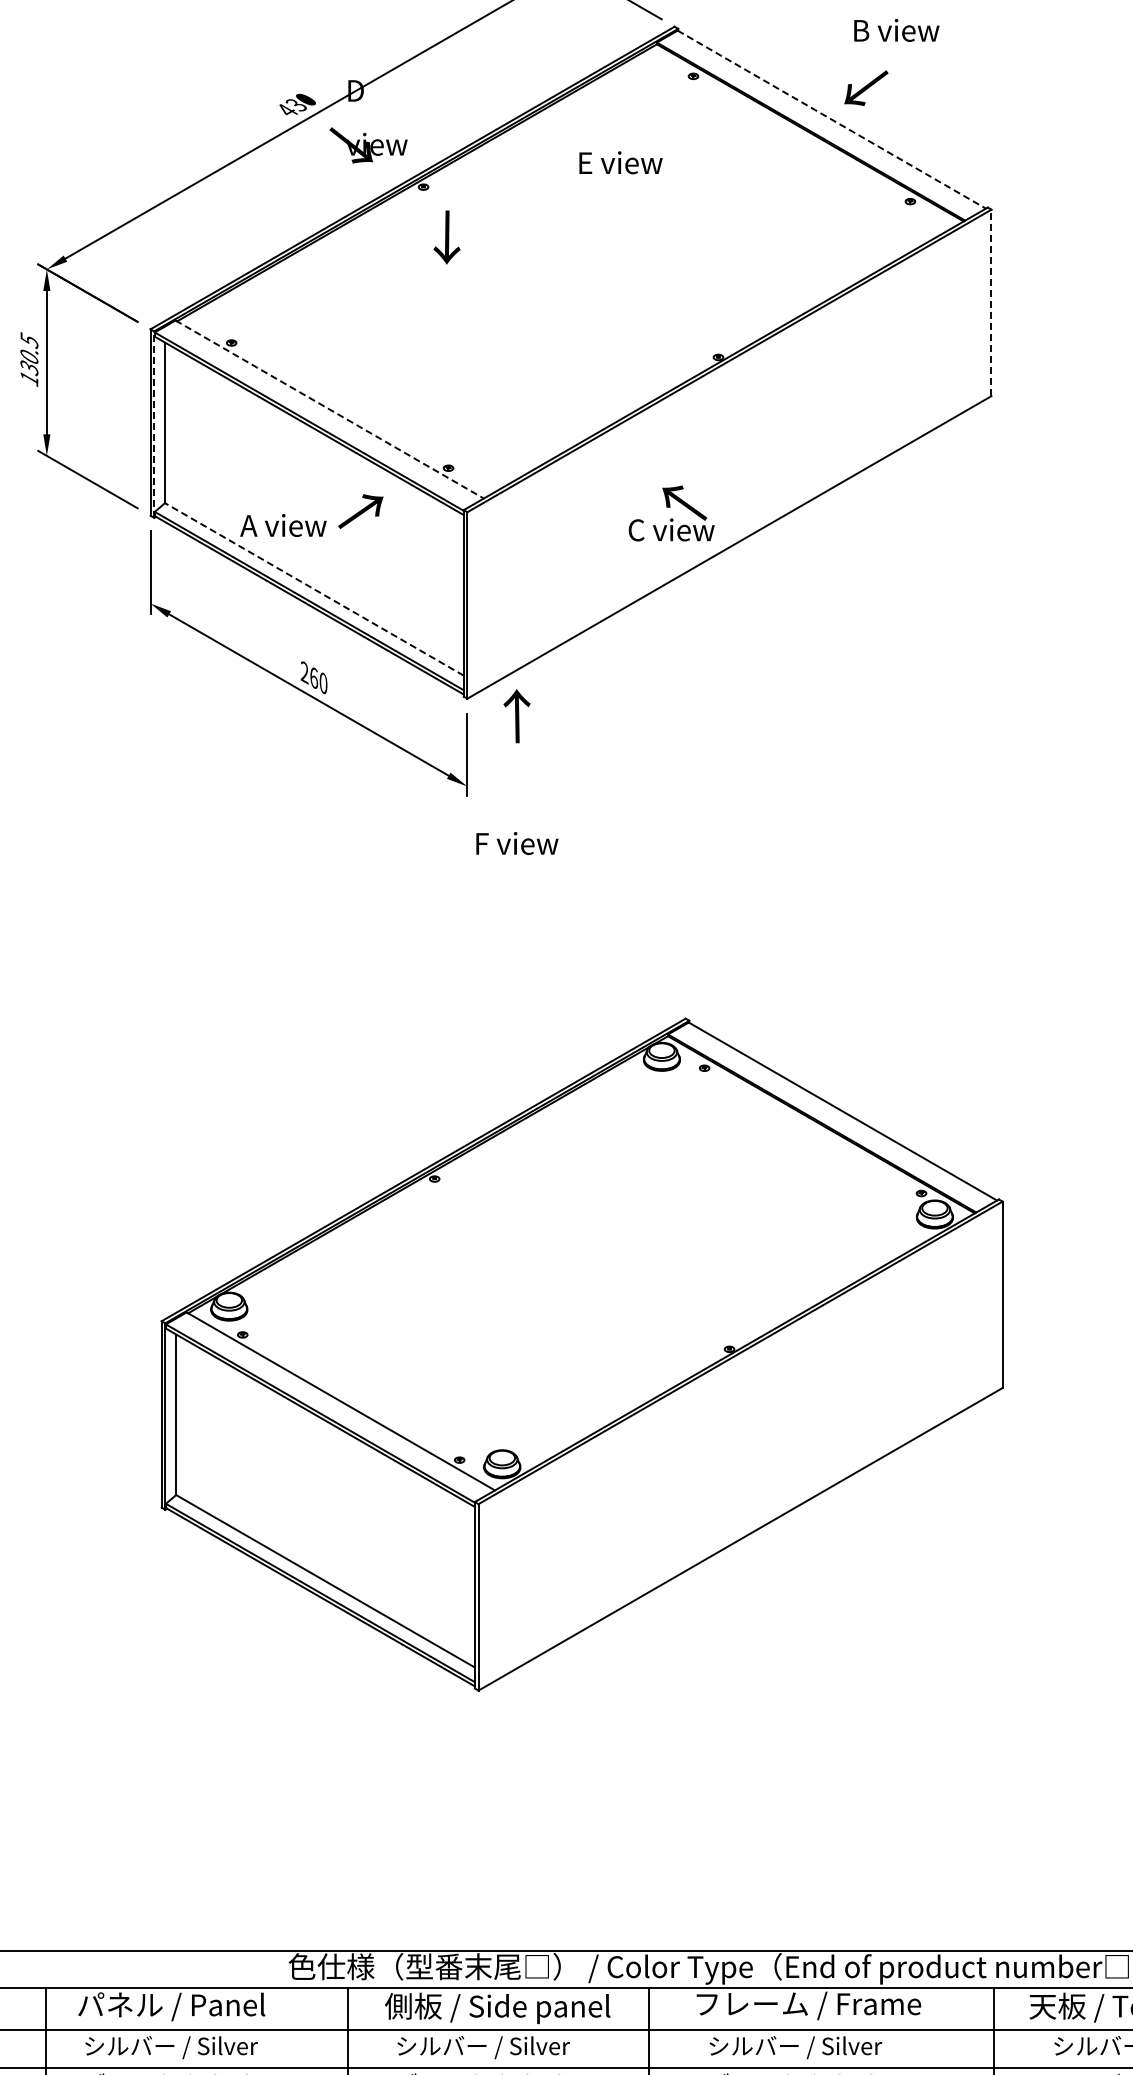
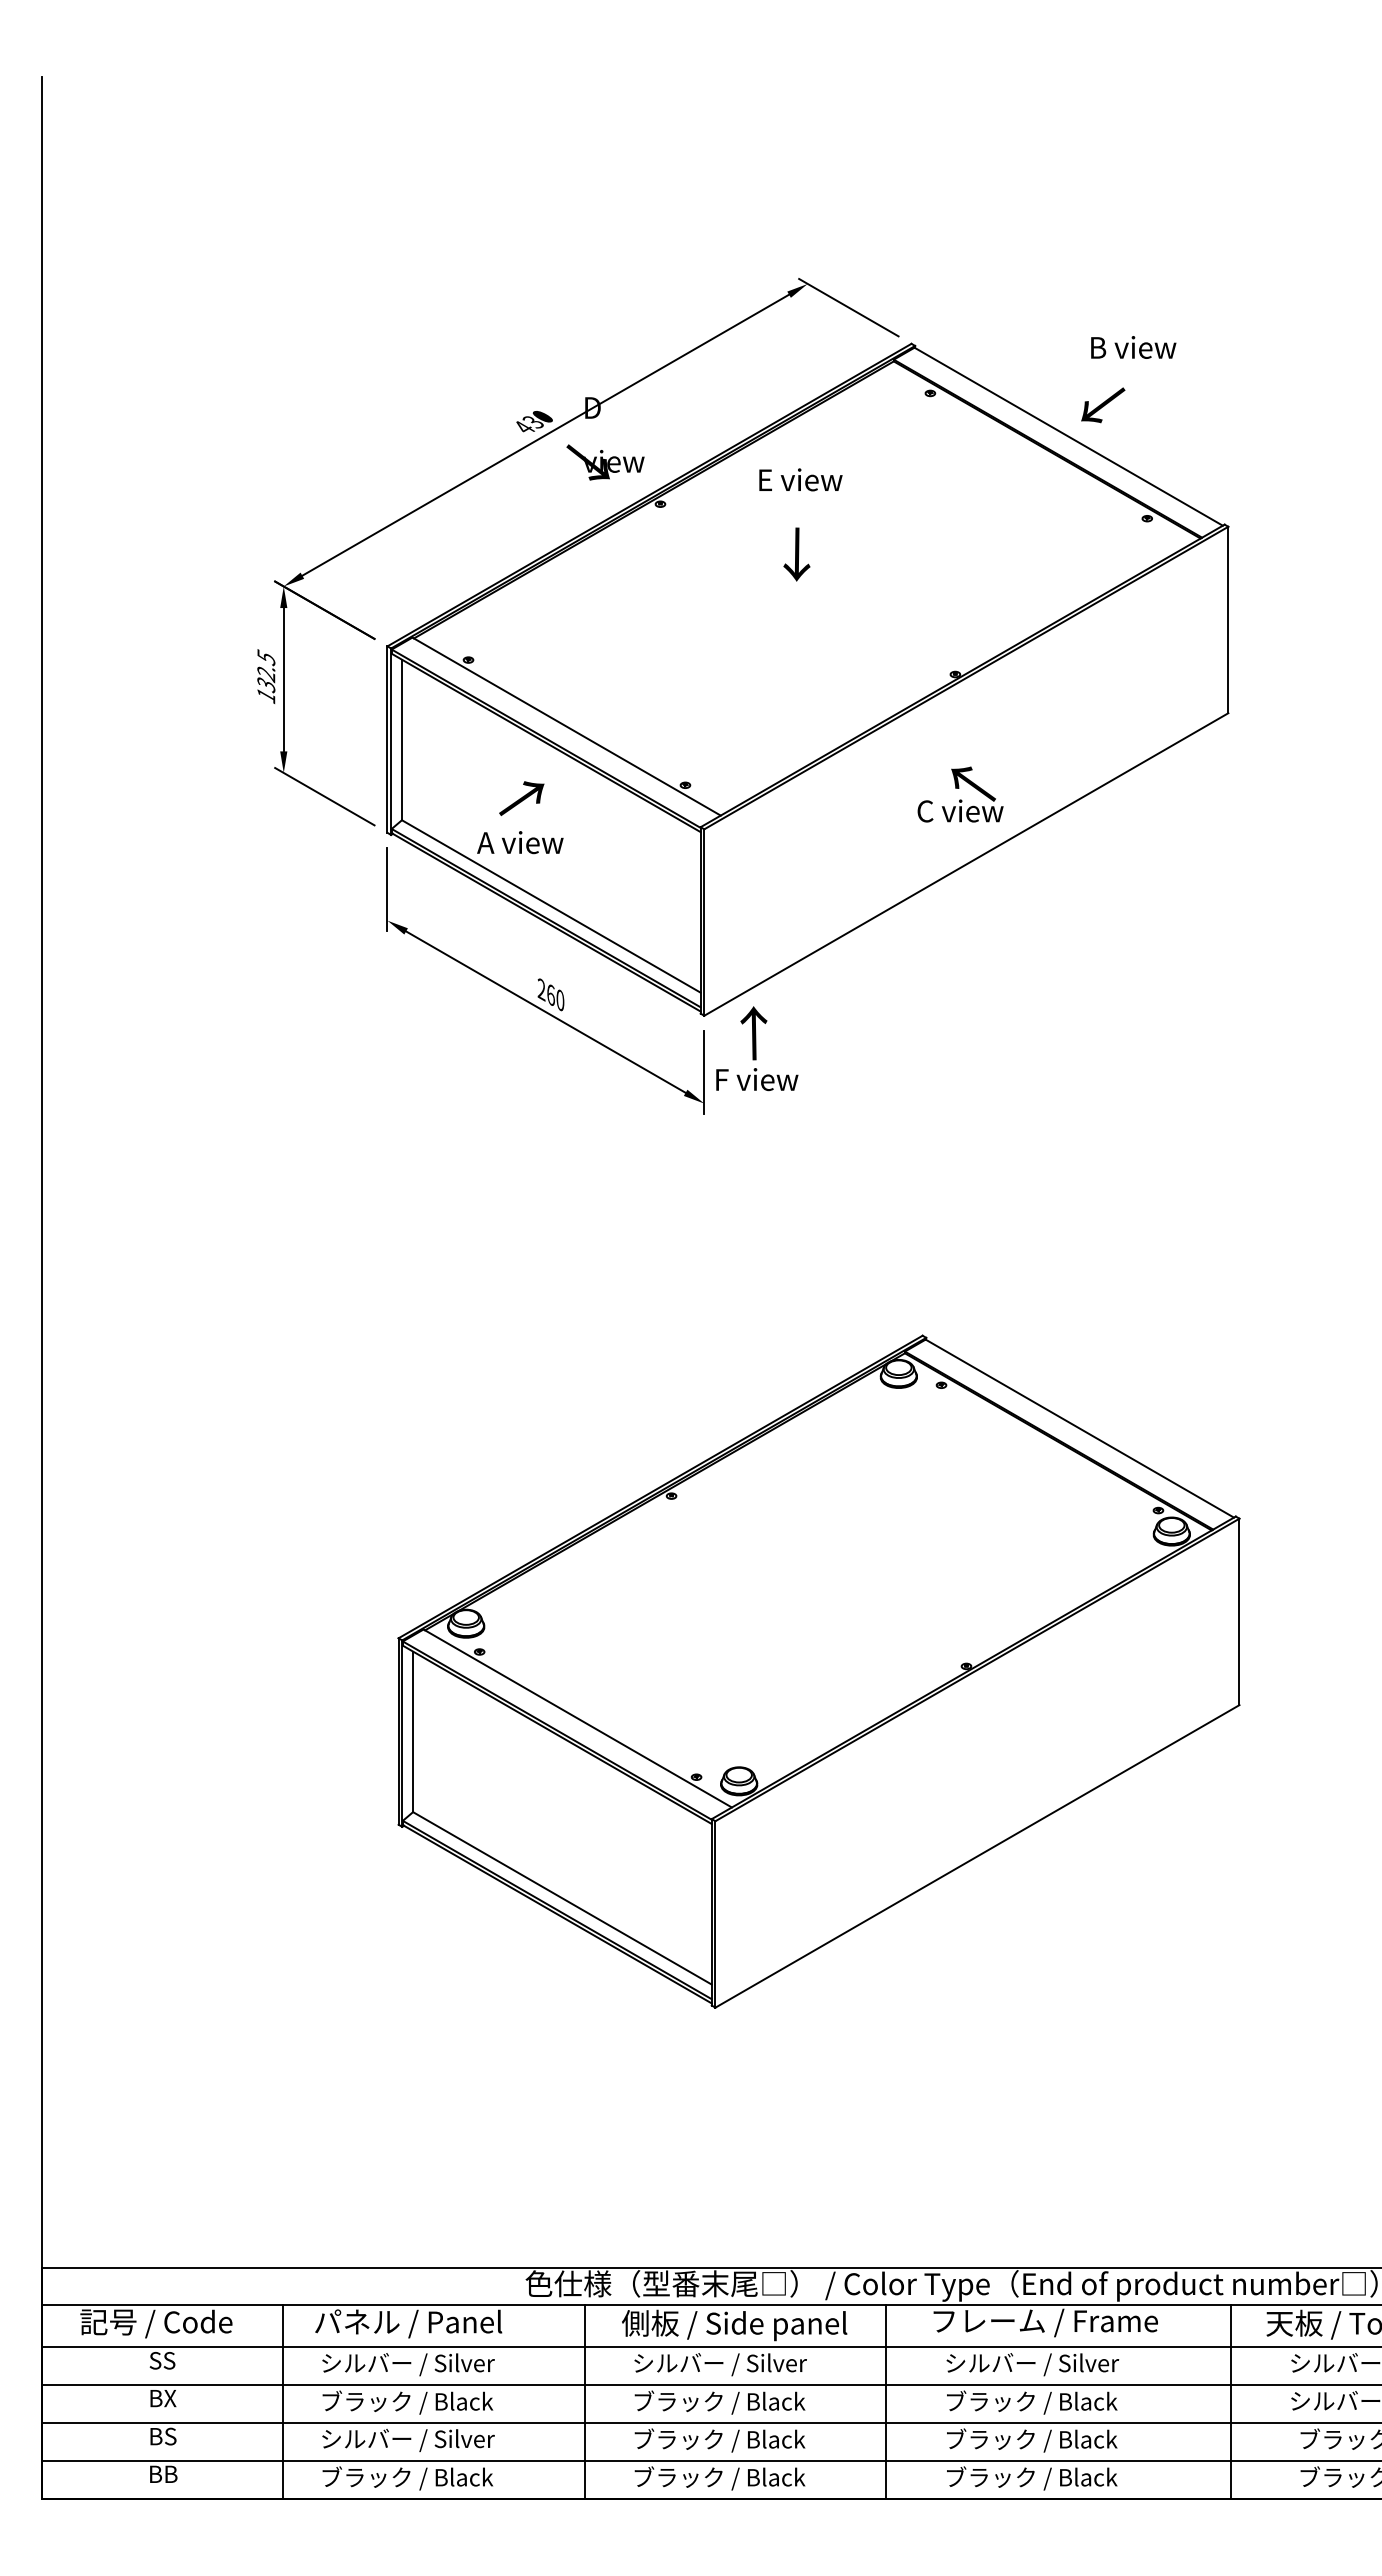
line: (832, 119) -> (1069, 436), dashed -> solid
text: (620, 162) -> (800, 479), moved
text: (446, 237) -> (796, 554), moved
line: (991, 302) -> (1228, 619), dashed -> solid
text: (29, 357) -> (266, 674), 130.5 -> 132.5
line: (330, 409) -> (567, 726), dashed -> solid
line: (154, 424) -> (391, 741), dashed -> solid
text: (360, 511) -> (521, 798), moved
text: (671, 513) -> (960, 794), moved
line: (313, 589) -> (550, 906), dashed -> solid
text: (517, 843) -> (757, 1079), moved

